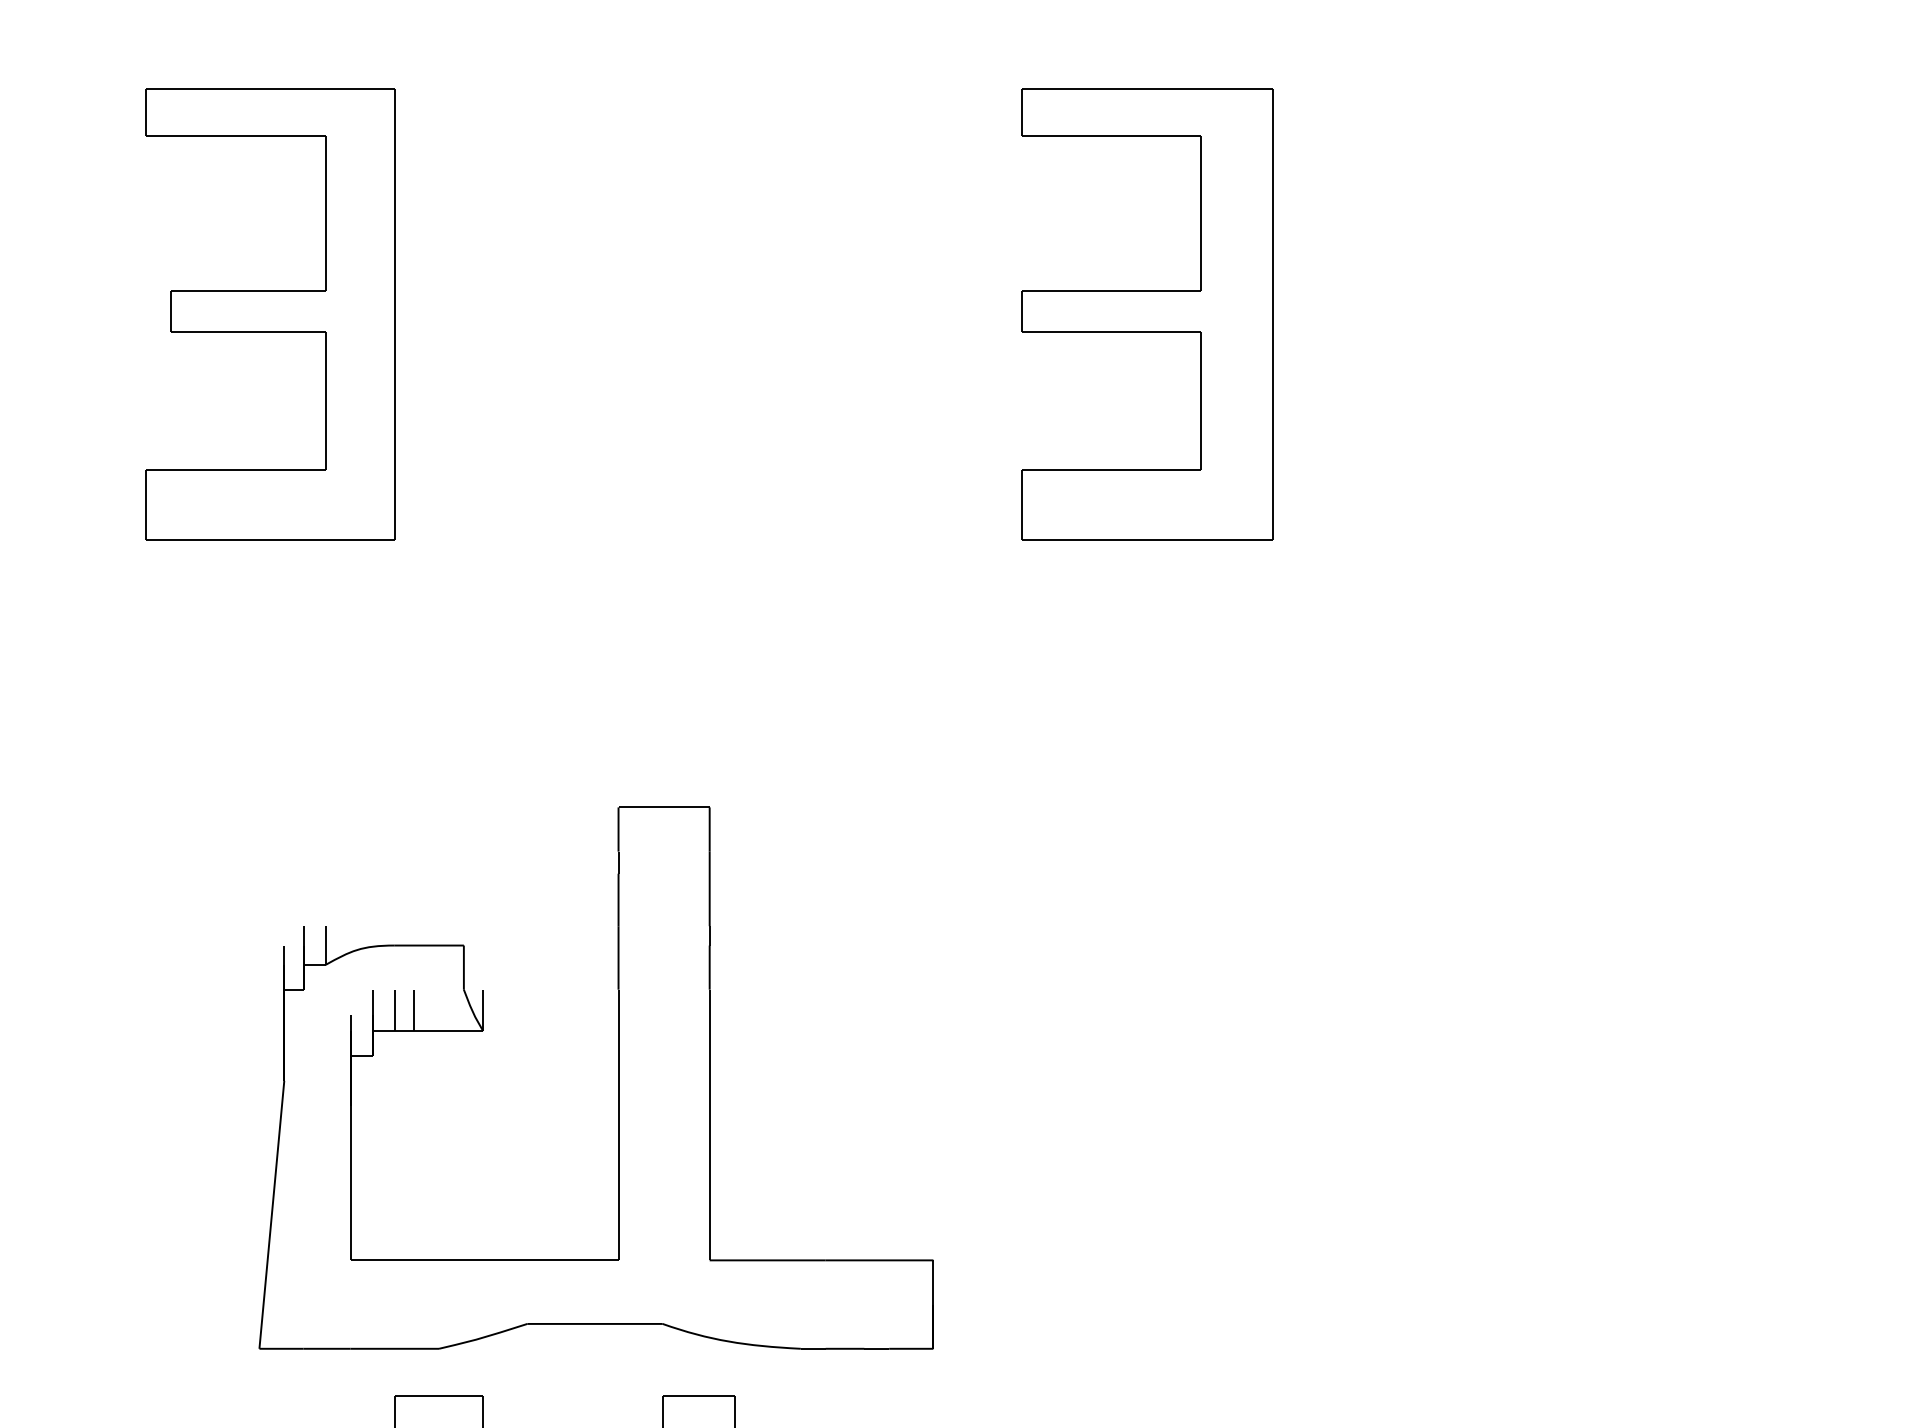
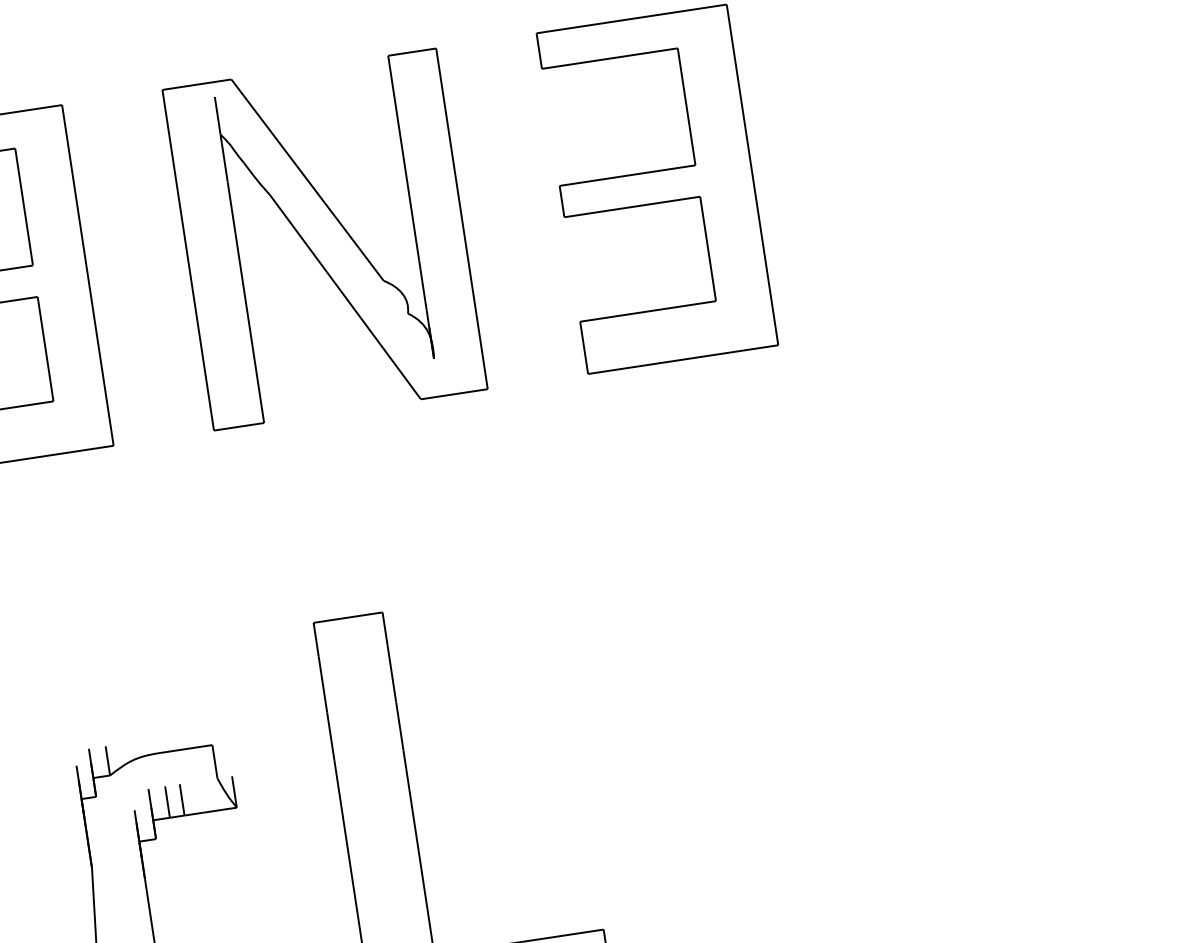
part: (707, 314) -> (324, 239), added

